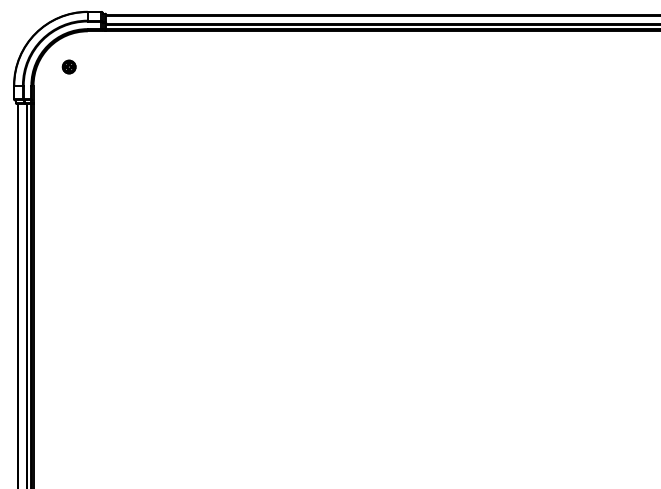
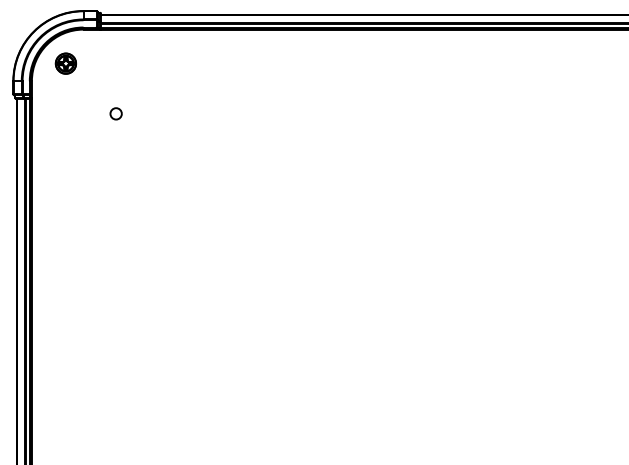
part: (68, 66) -> (65, 63), size x1.67
circle: (121, 119) -> (115, 113), added

